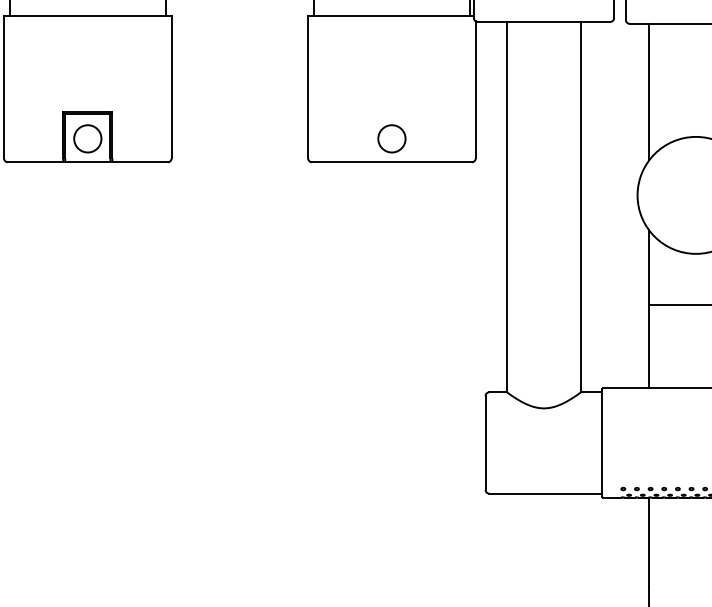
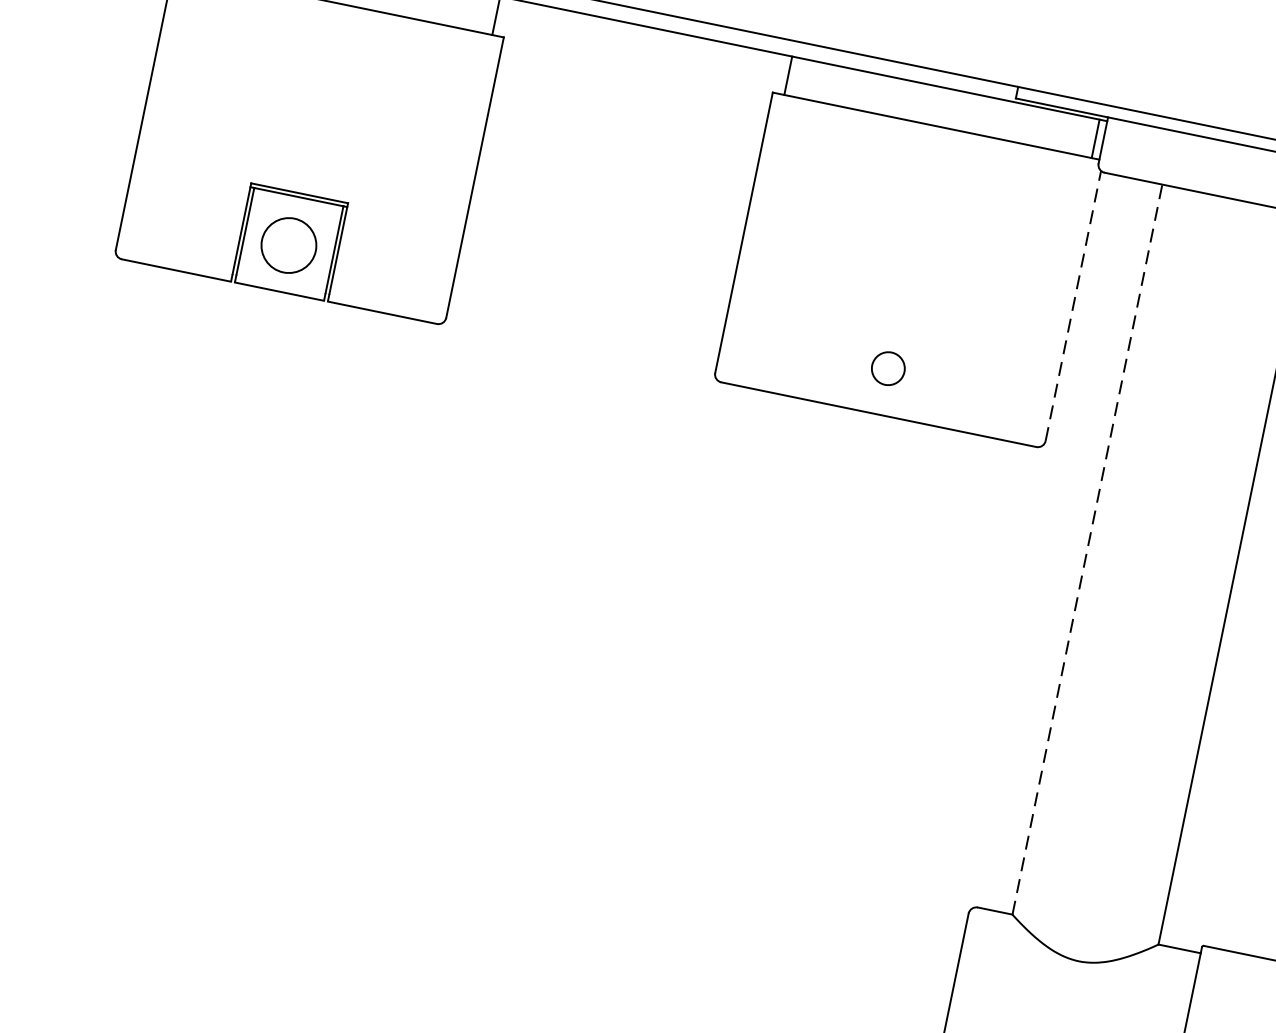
line: (475, 89) -> (1072, 305), solid -> dashed
circle: (391, 138) -> (887, 367), size x0.6
line: (506, 206) -> (1086, 548), solid -> dashed

